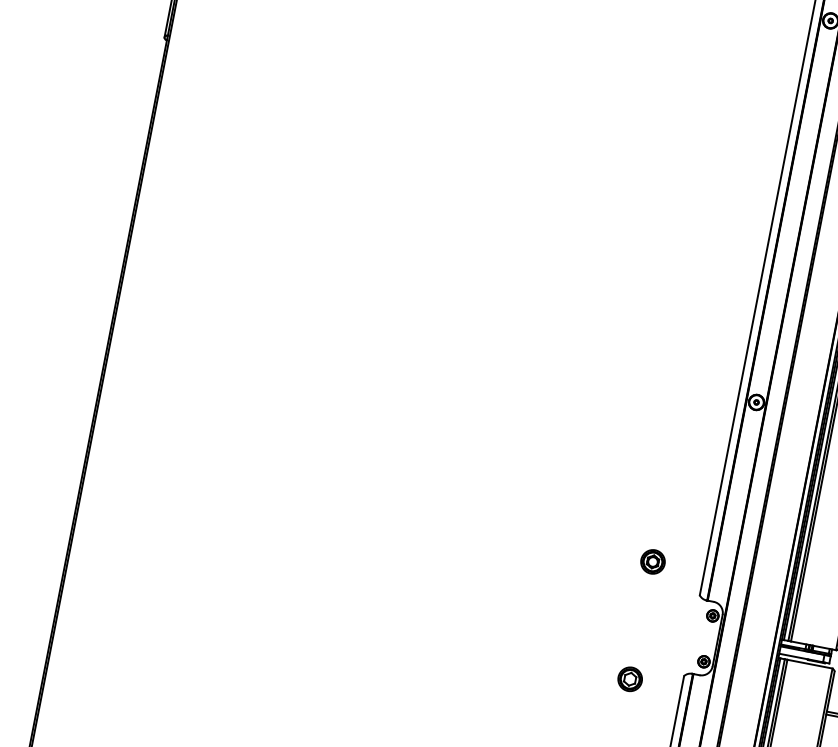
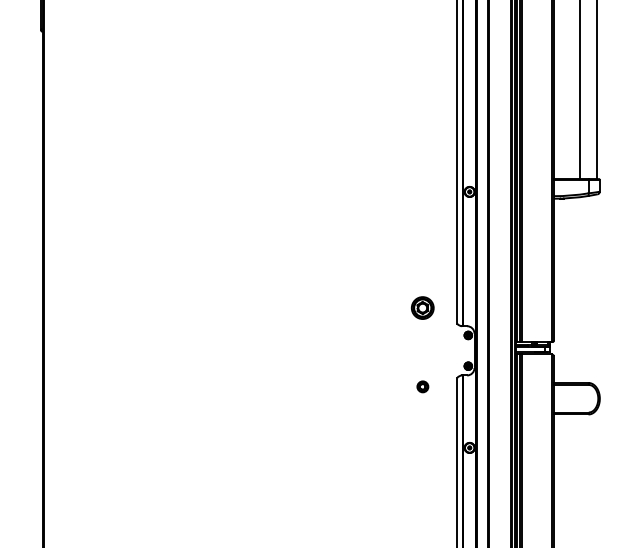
part: (652, 561) -> (422, 307), size x1.4
part: (629, 678) -> (422, 386), size x0.7

